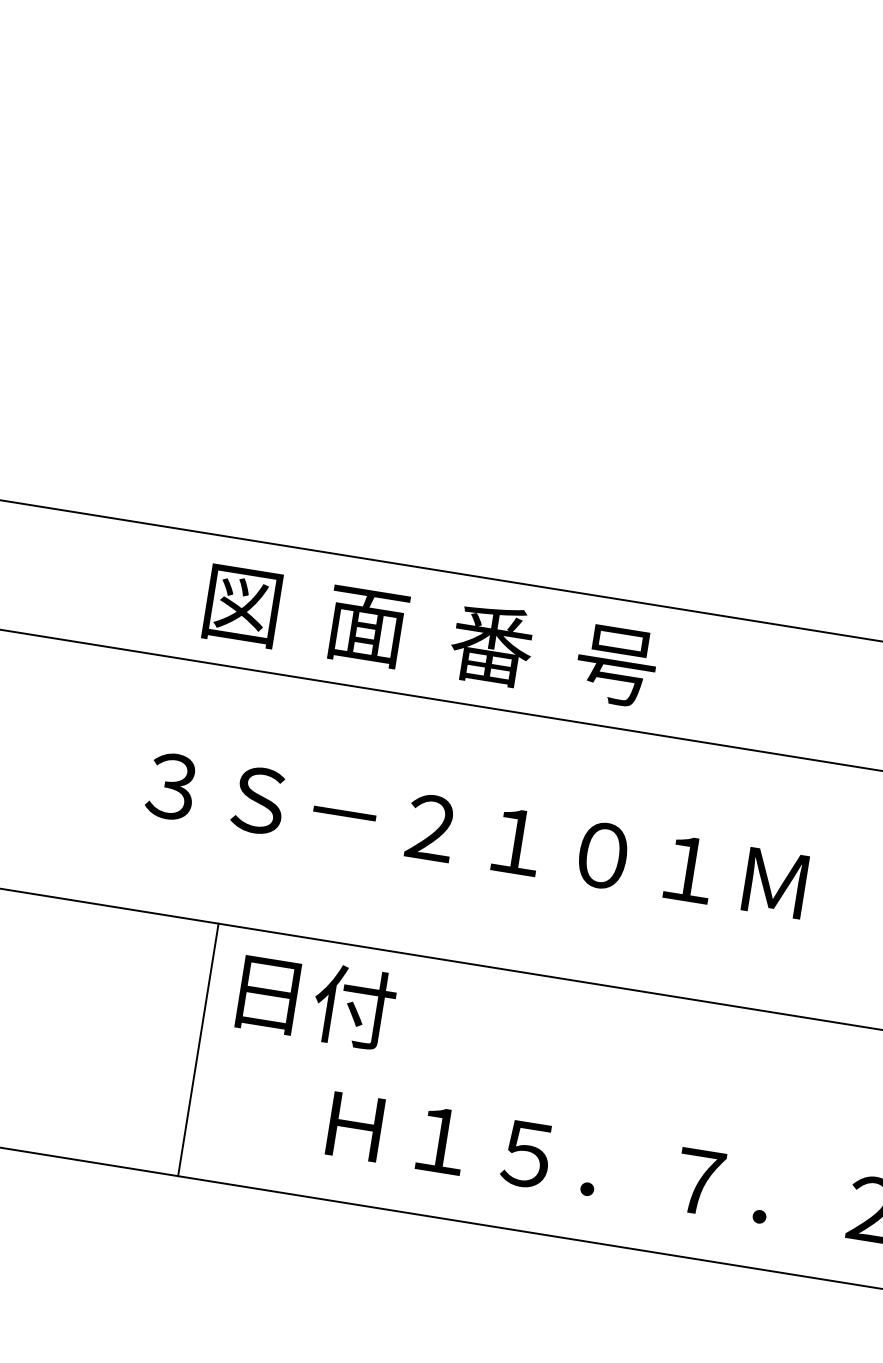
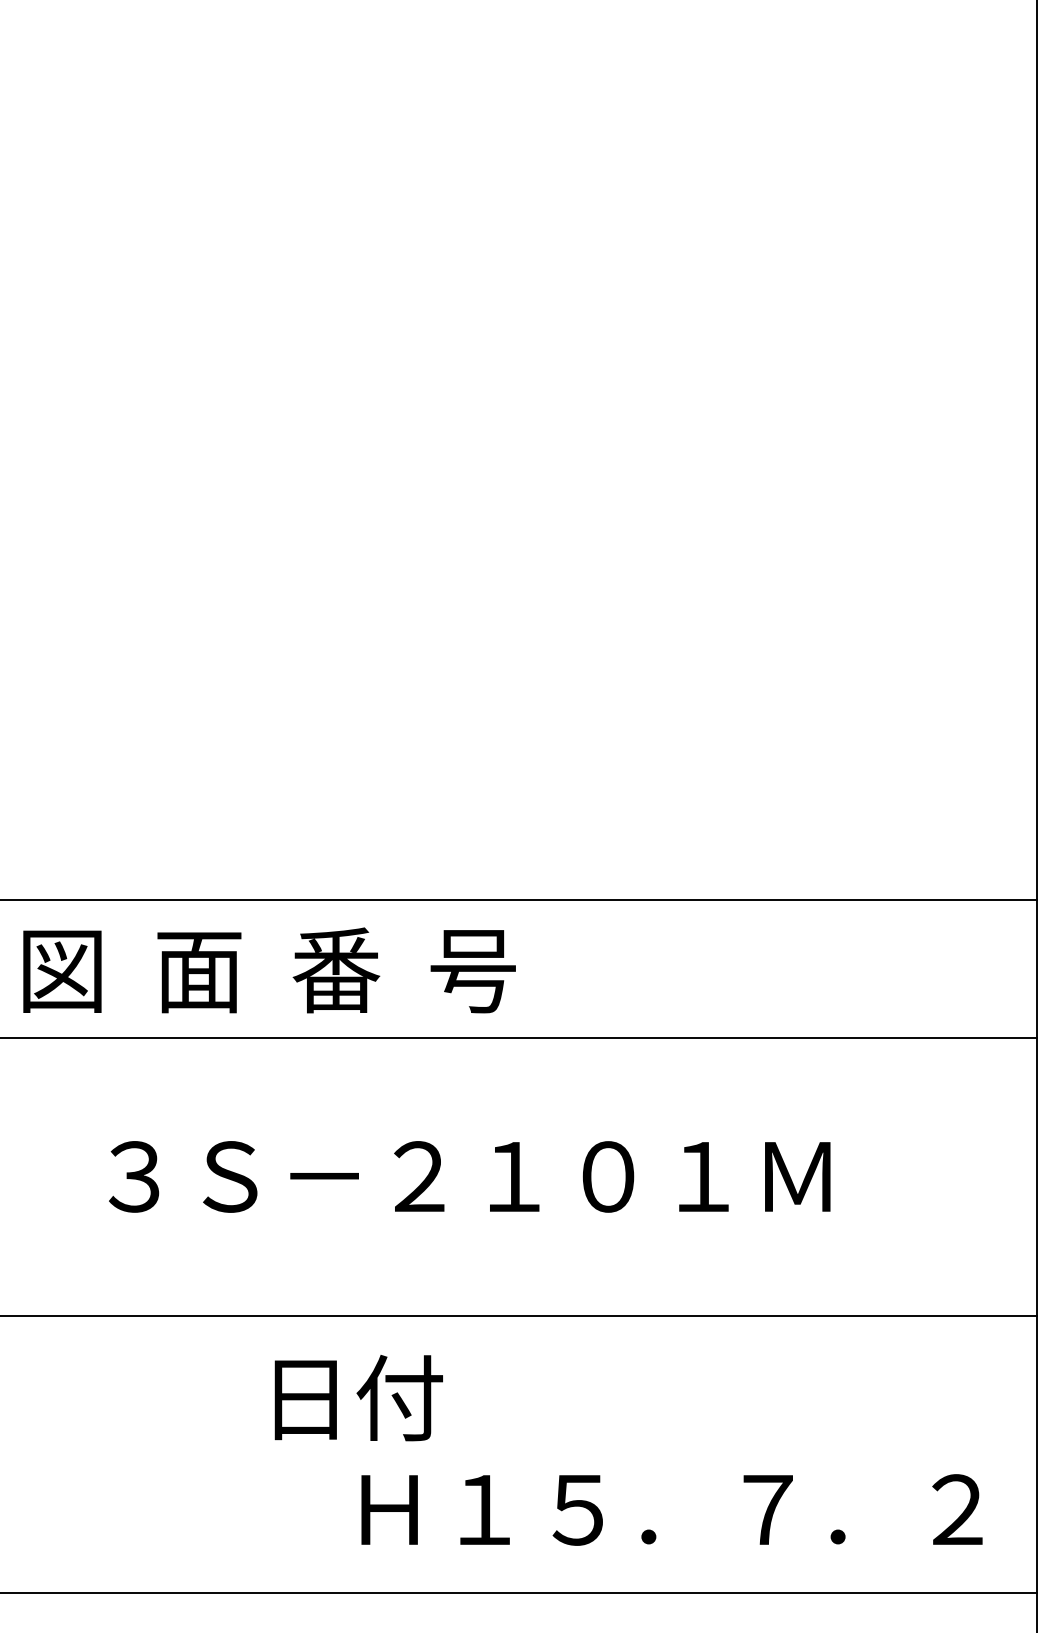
text: (431, 635) -> (269, 970), moved
text: (316, 1001) -> (358, 1398), moved
line: (198, 1049) -> (208, 1454), removed

